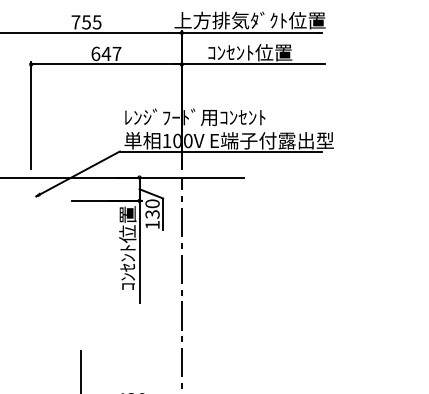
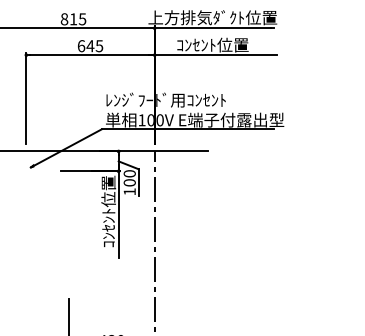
text: (80, 22) -> (68, 19), 755 -> 815
text: (116, 54) -> (99, 46), 647 -> 645
text: (152, 214) -> (129, 182), 130 -> 100

